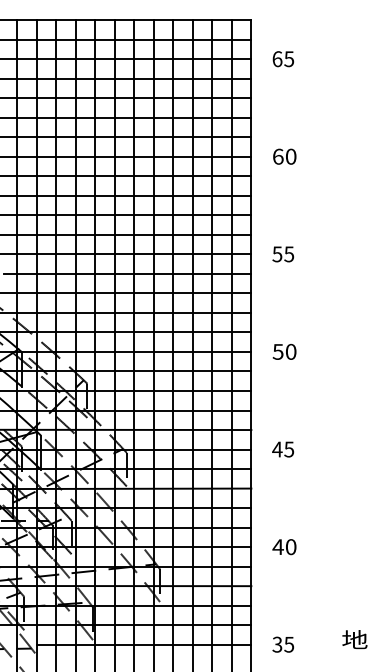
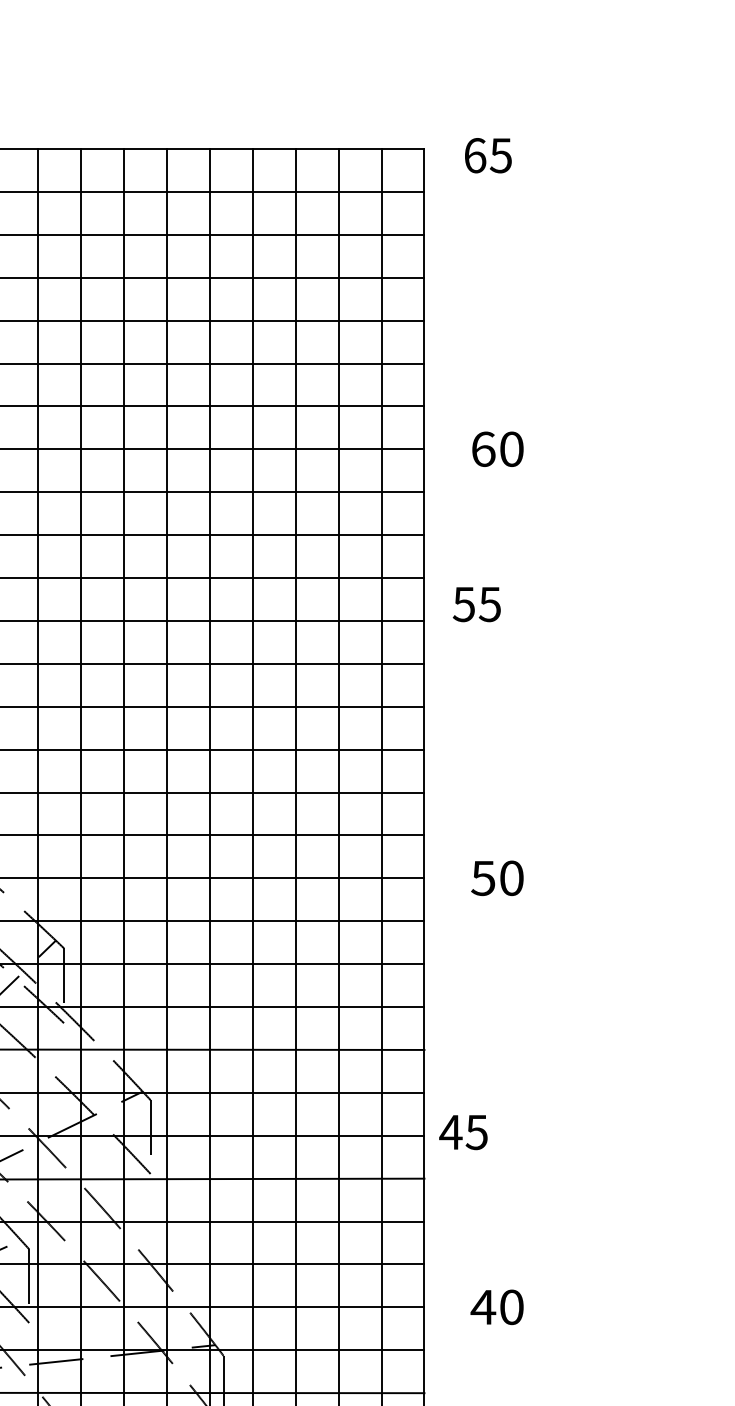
text: (282, 59) -> (486, 156), moved
text: (282, 254) -> (475, 604), moved
text: (283, 449) -> (464, 1132), moved

